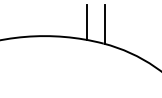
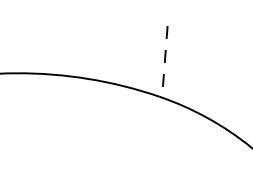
line: (86, 22) -> (130, 55), removed
line: (105, 25) -> (165, 63), solid -> dashed

